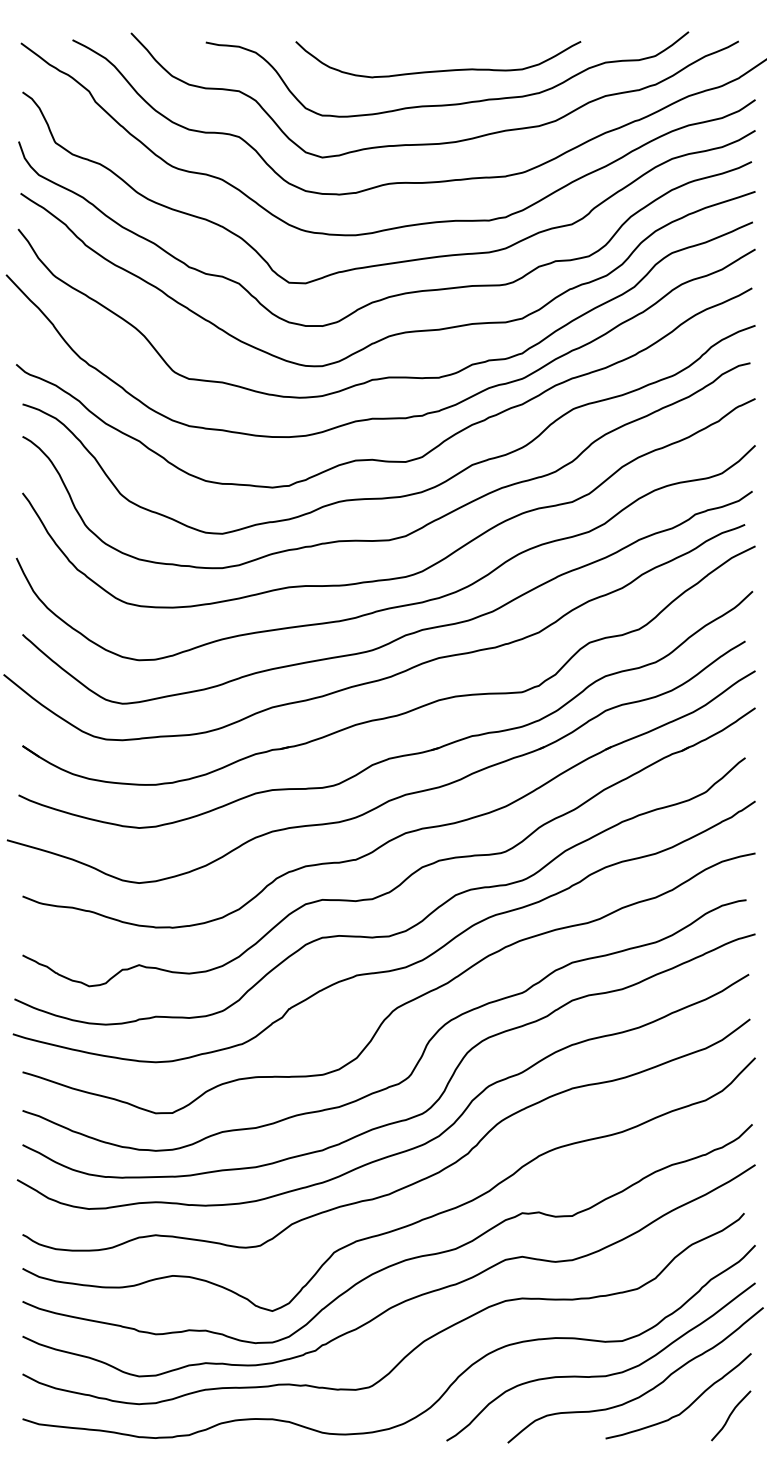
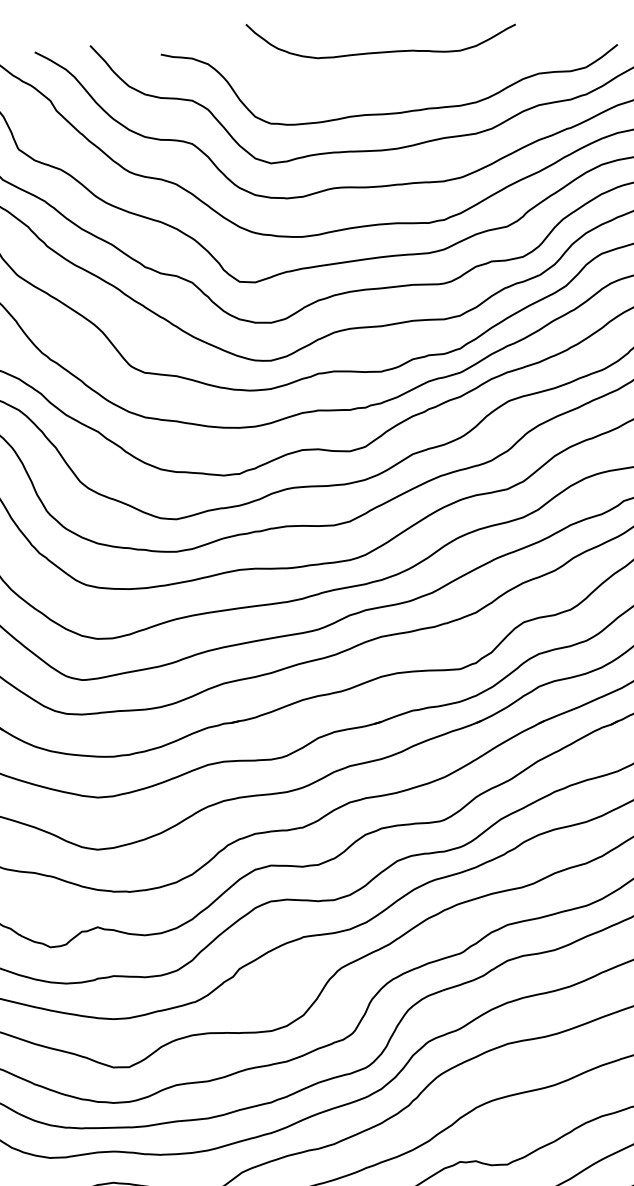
curve: (438, 70) -> (380, 51), moved

